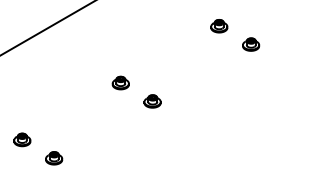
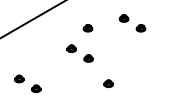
part: (150, 44) -> (87, 28), added
part: (189, 148) -> (108, 83), added

